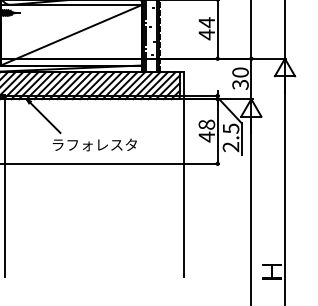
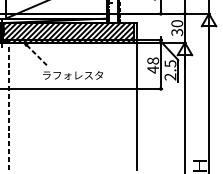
line: (45, 117) -> (37, 55), solid -> dashed
line: (4, 186) -> (8, 105), solid -> dashed

